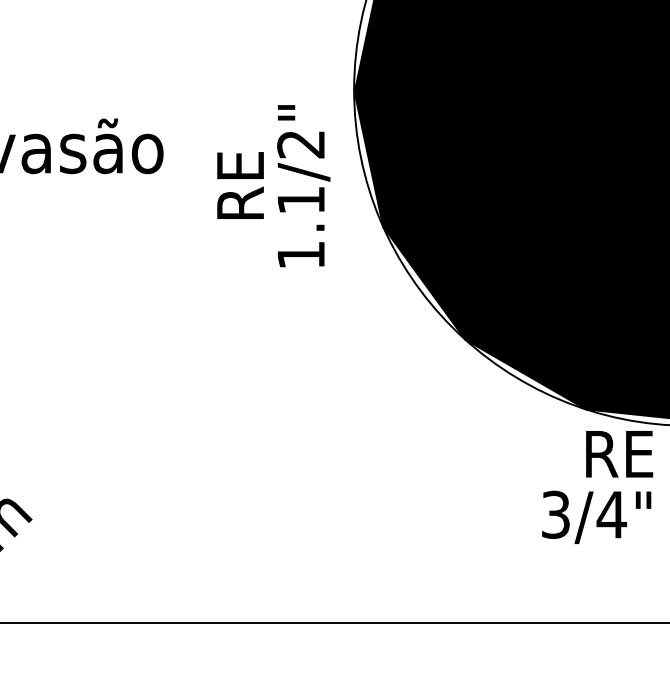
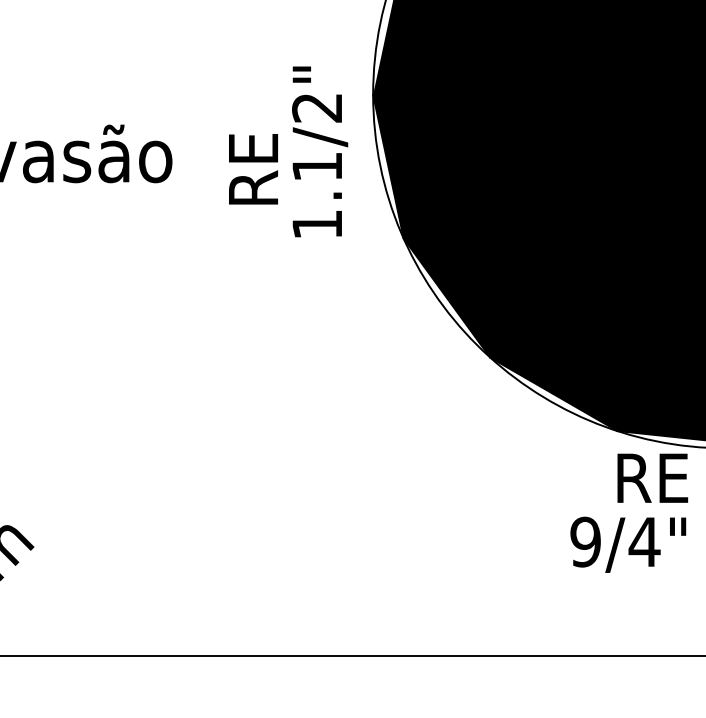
text: (240, 185) -> (253, 169), moved
text: (304, 185) -> (320, 151), moved
text: (555, 514) -> (585, 541), 3/4" -> 9/4"

